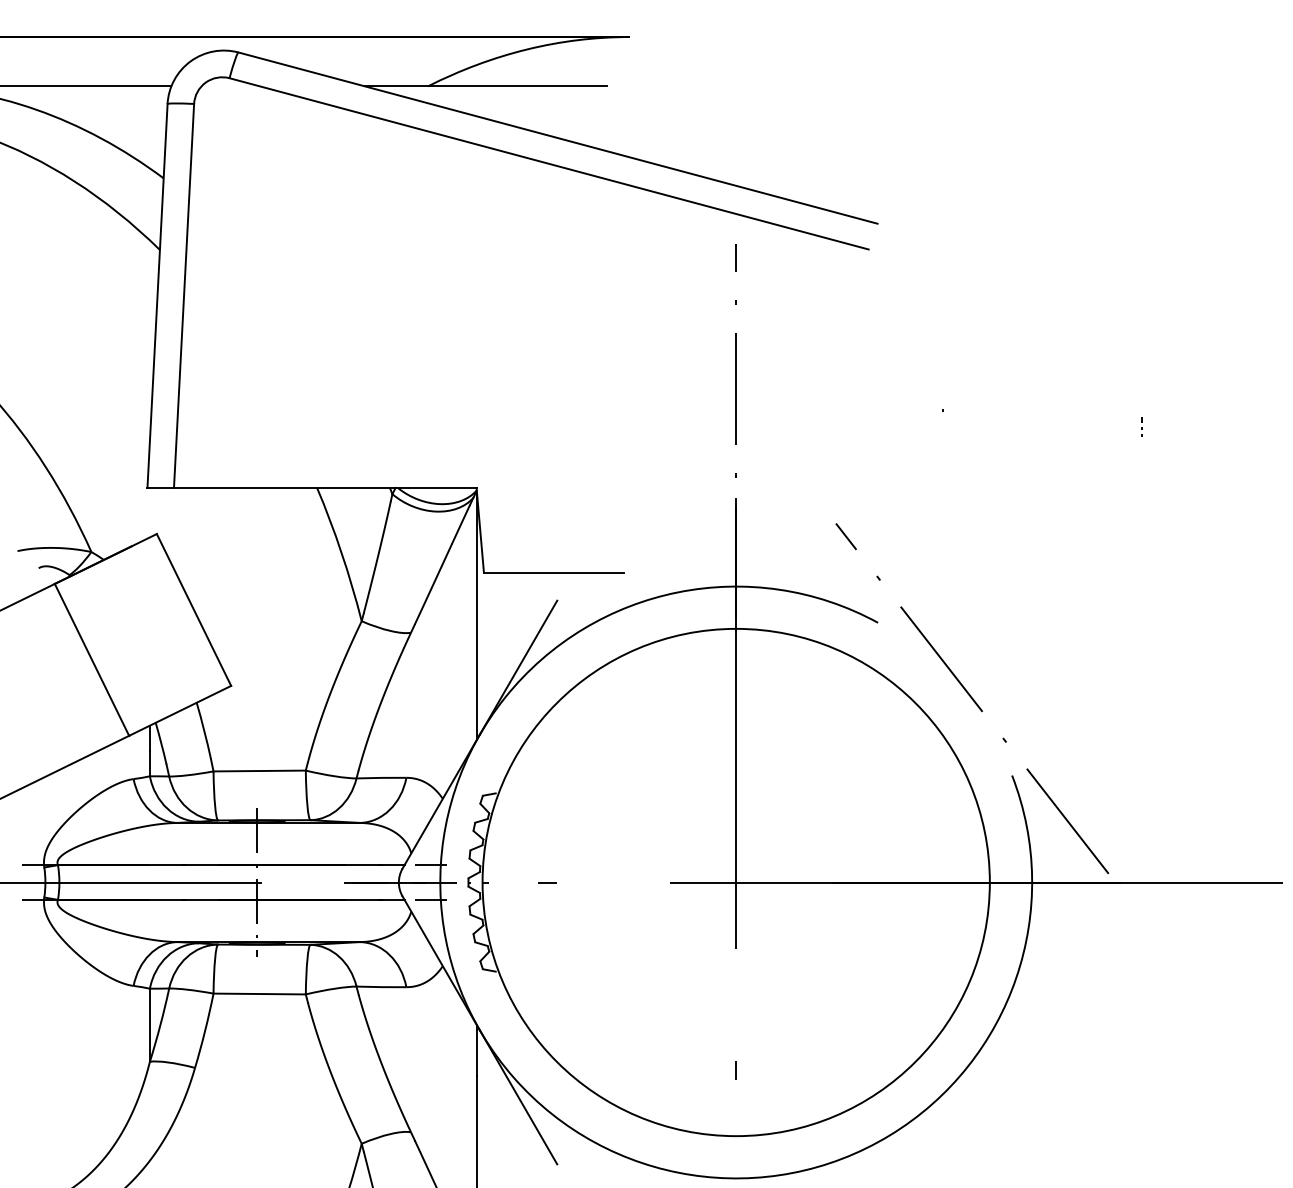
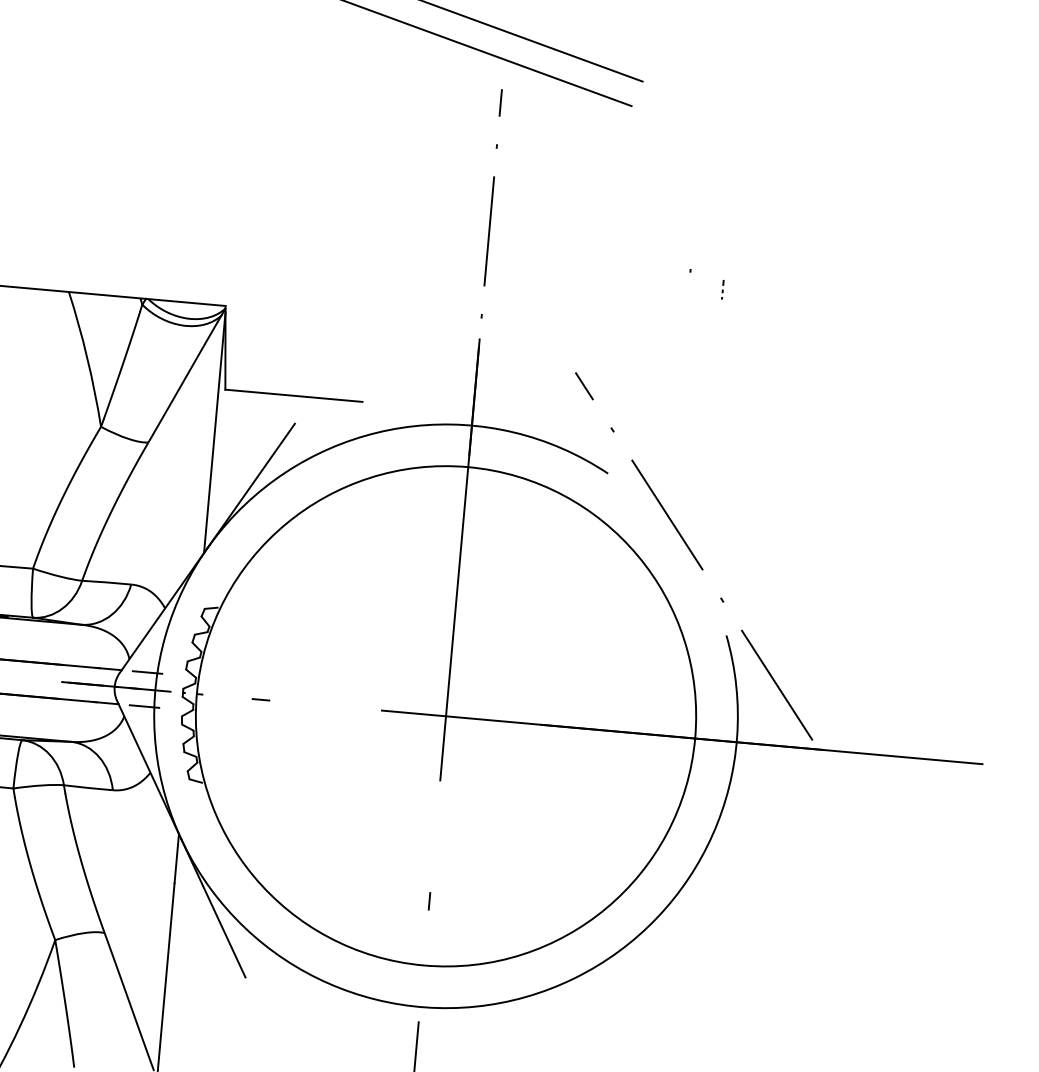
line: (1141, 427) -> (721, 290), moved

